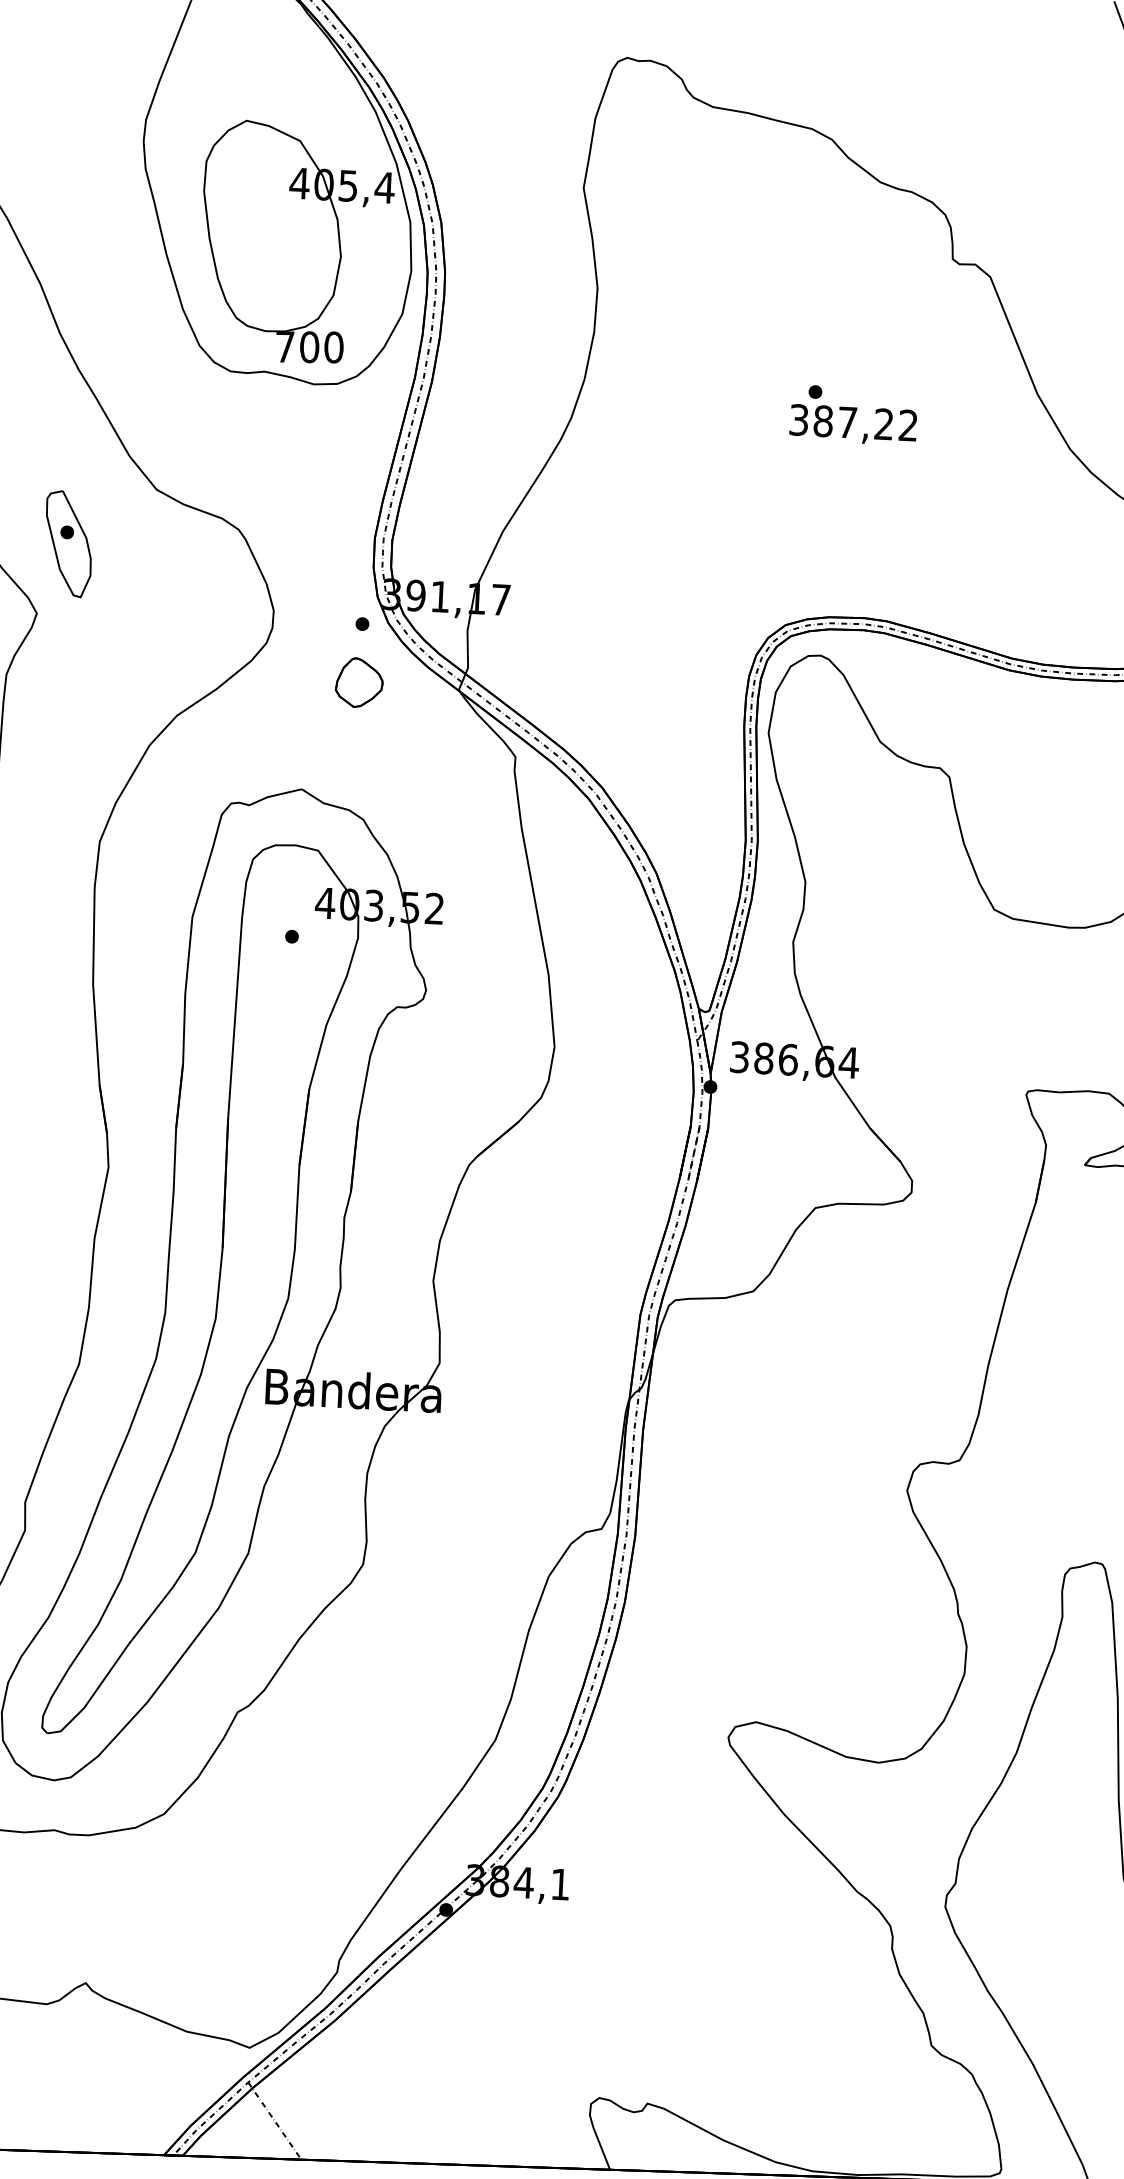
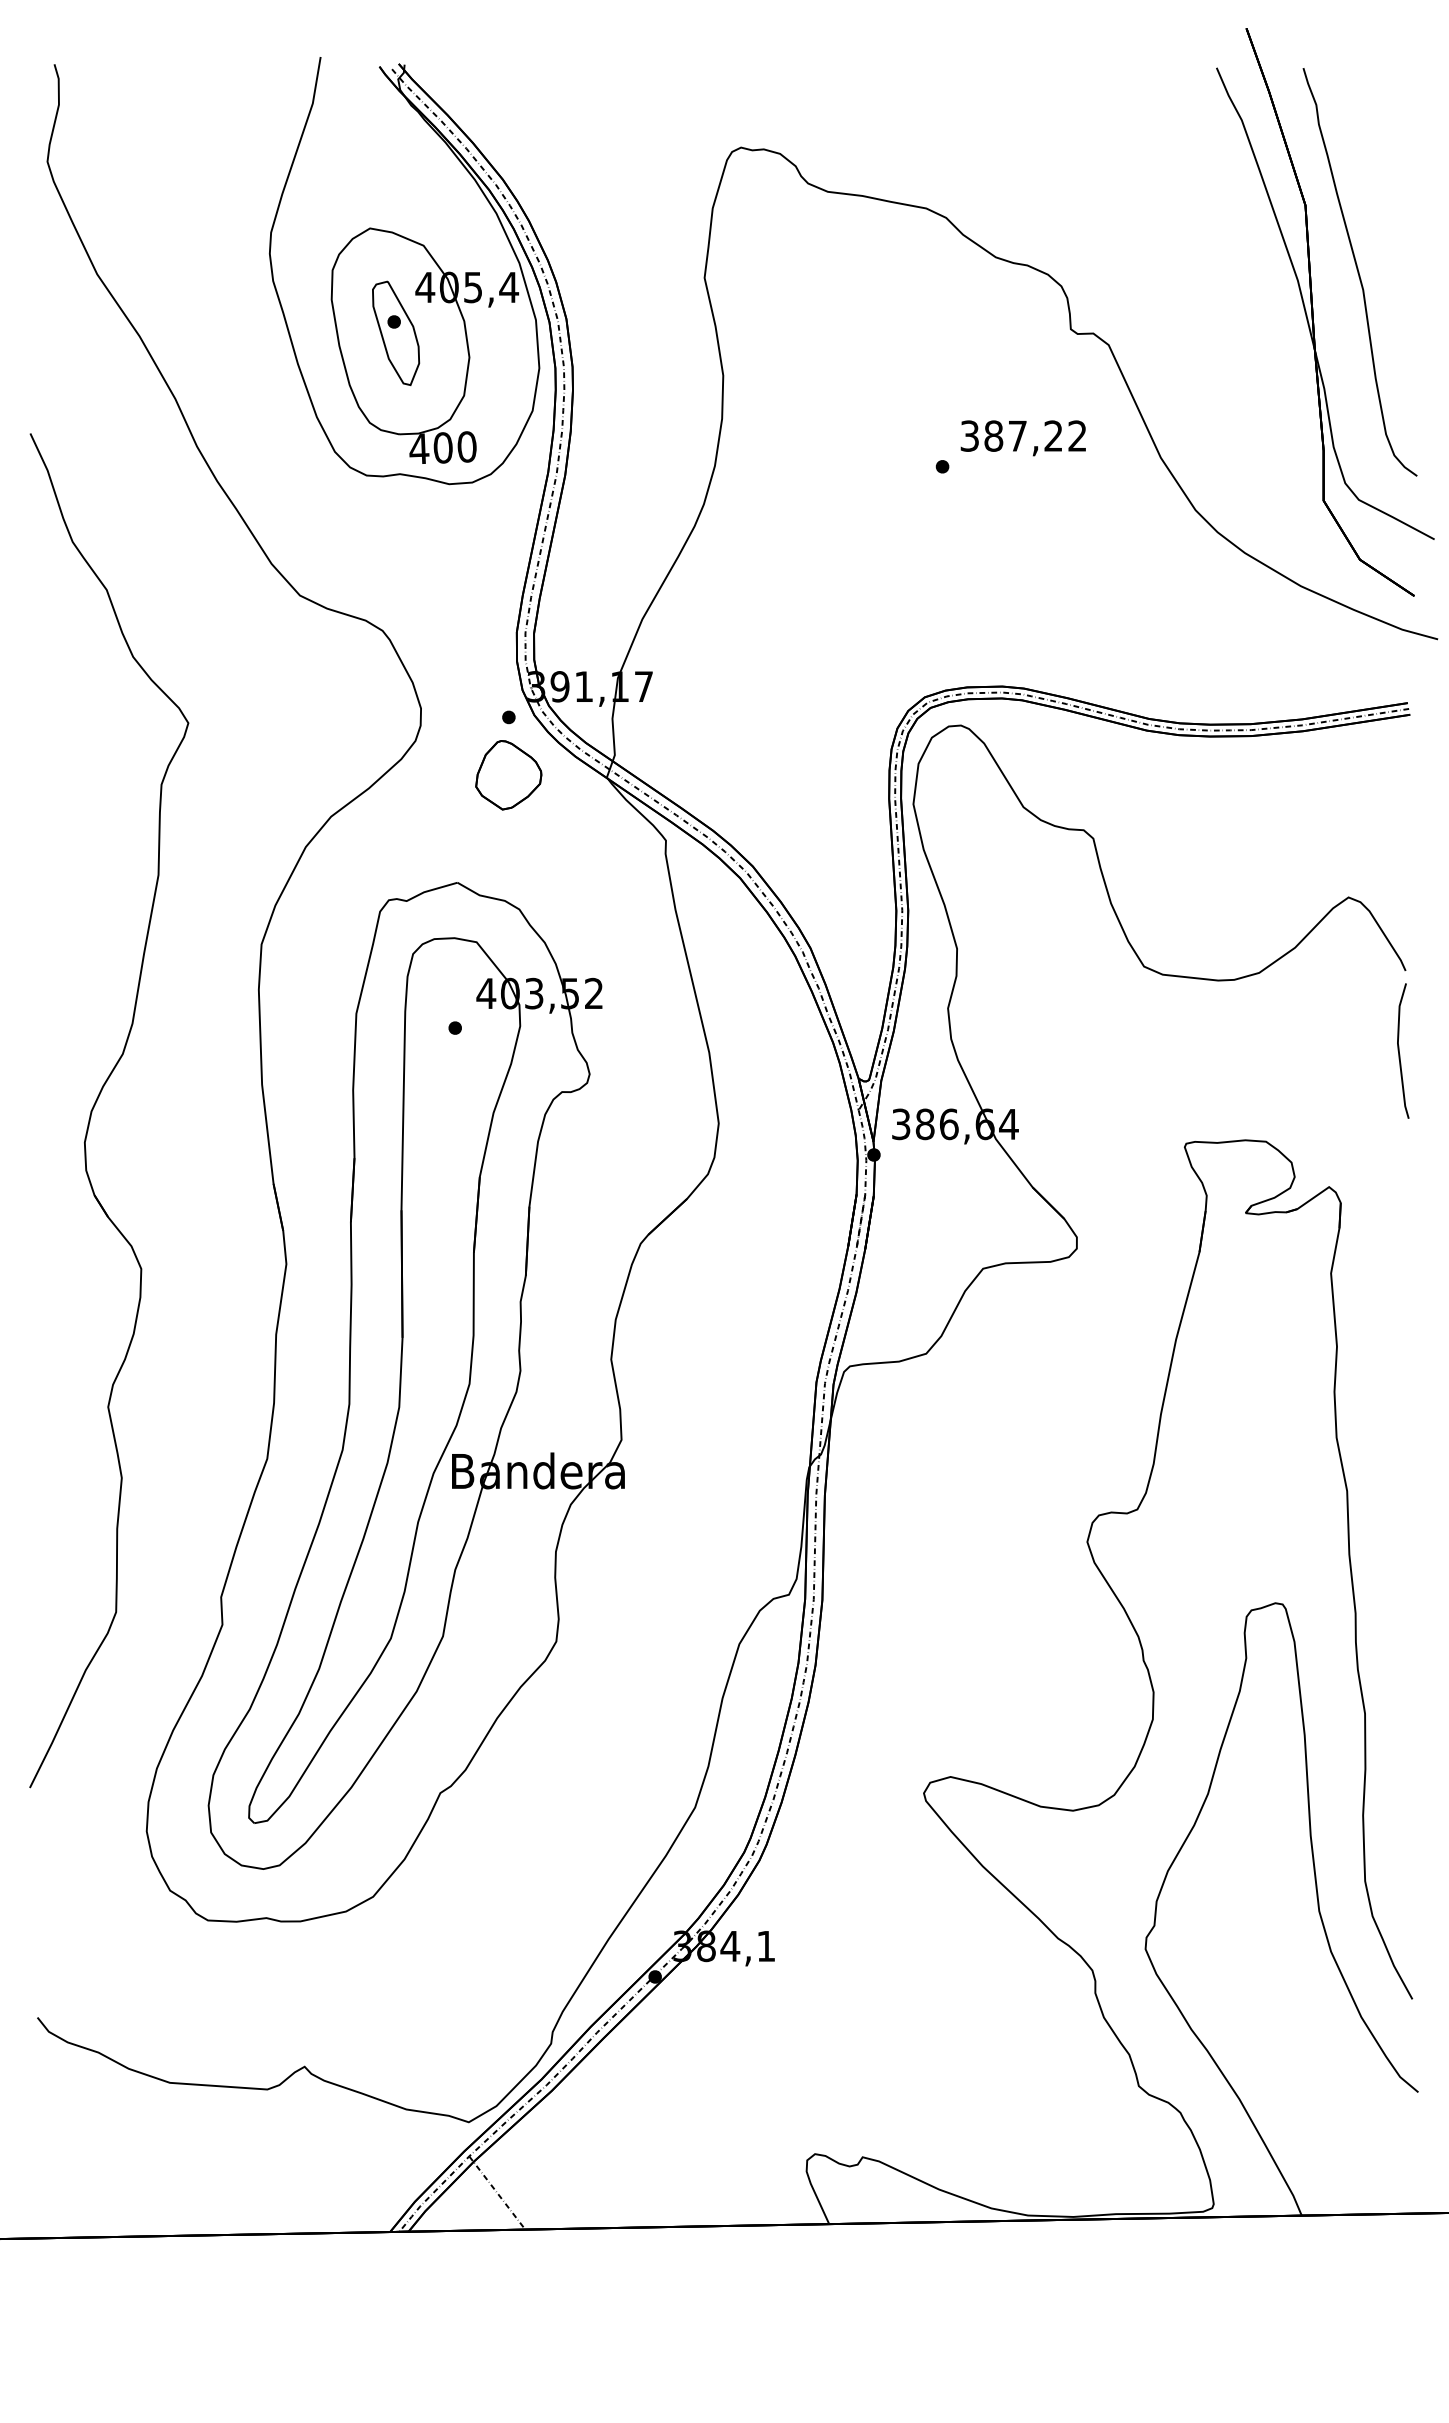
text: (285, 346) -> (419, 448), 700 -> 400
text: (852, 425) -> (1022, 438), moved
part: (69, 543) -> (396, 332), moved
part: (359, 683) -> (508, 775), size x1.43

